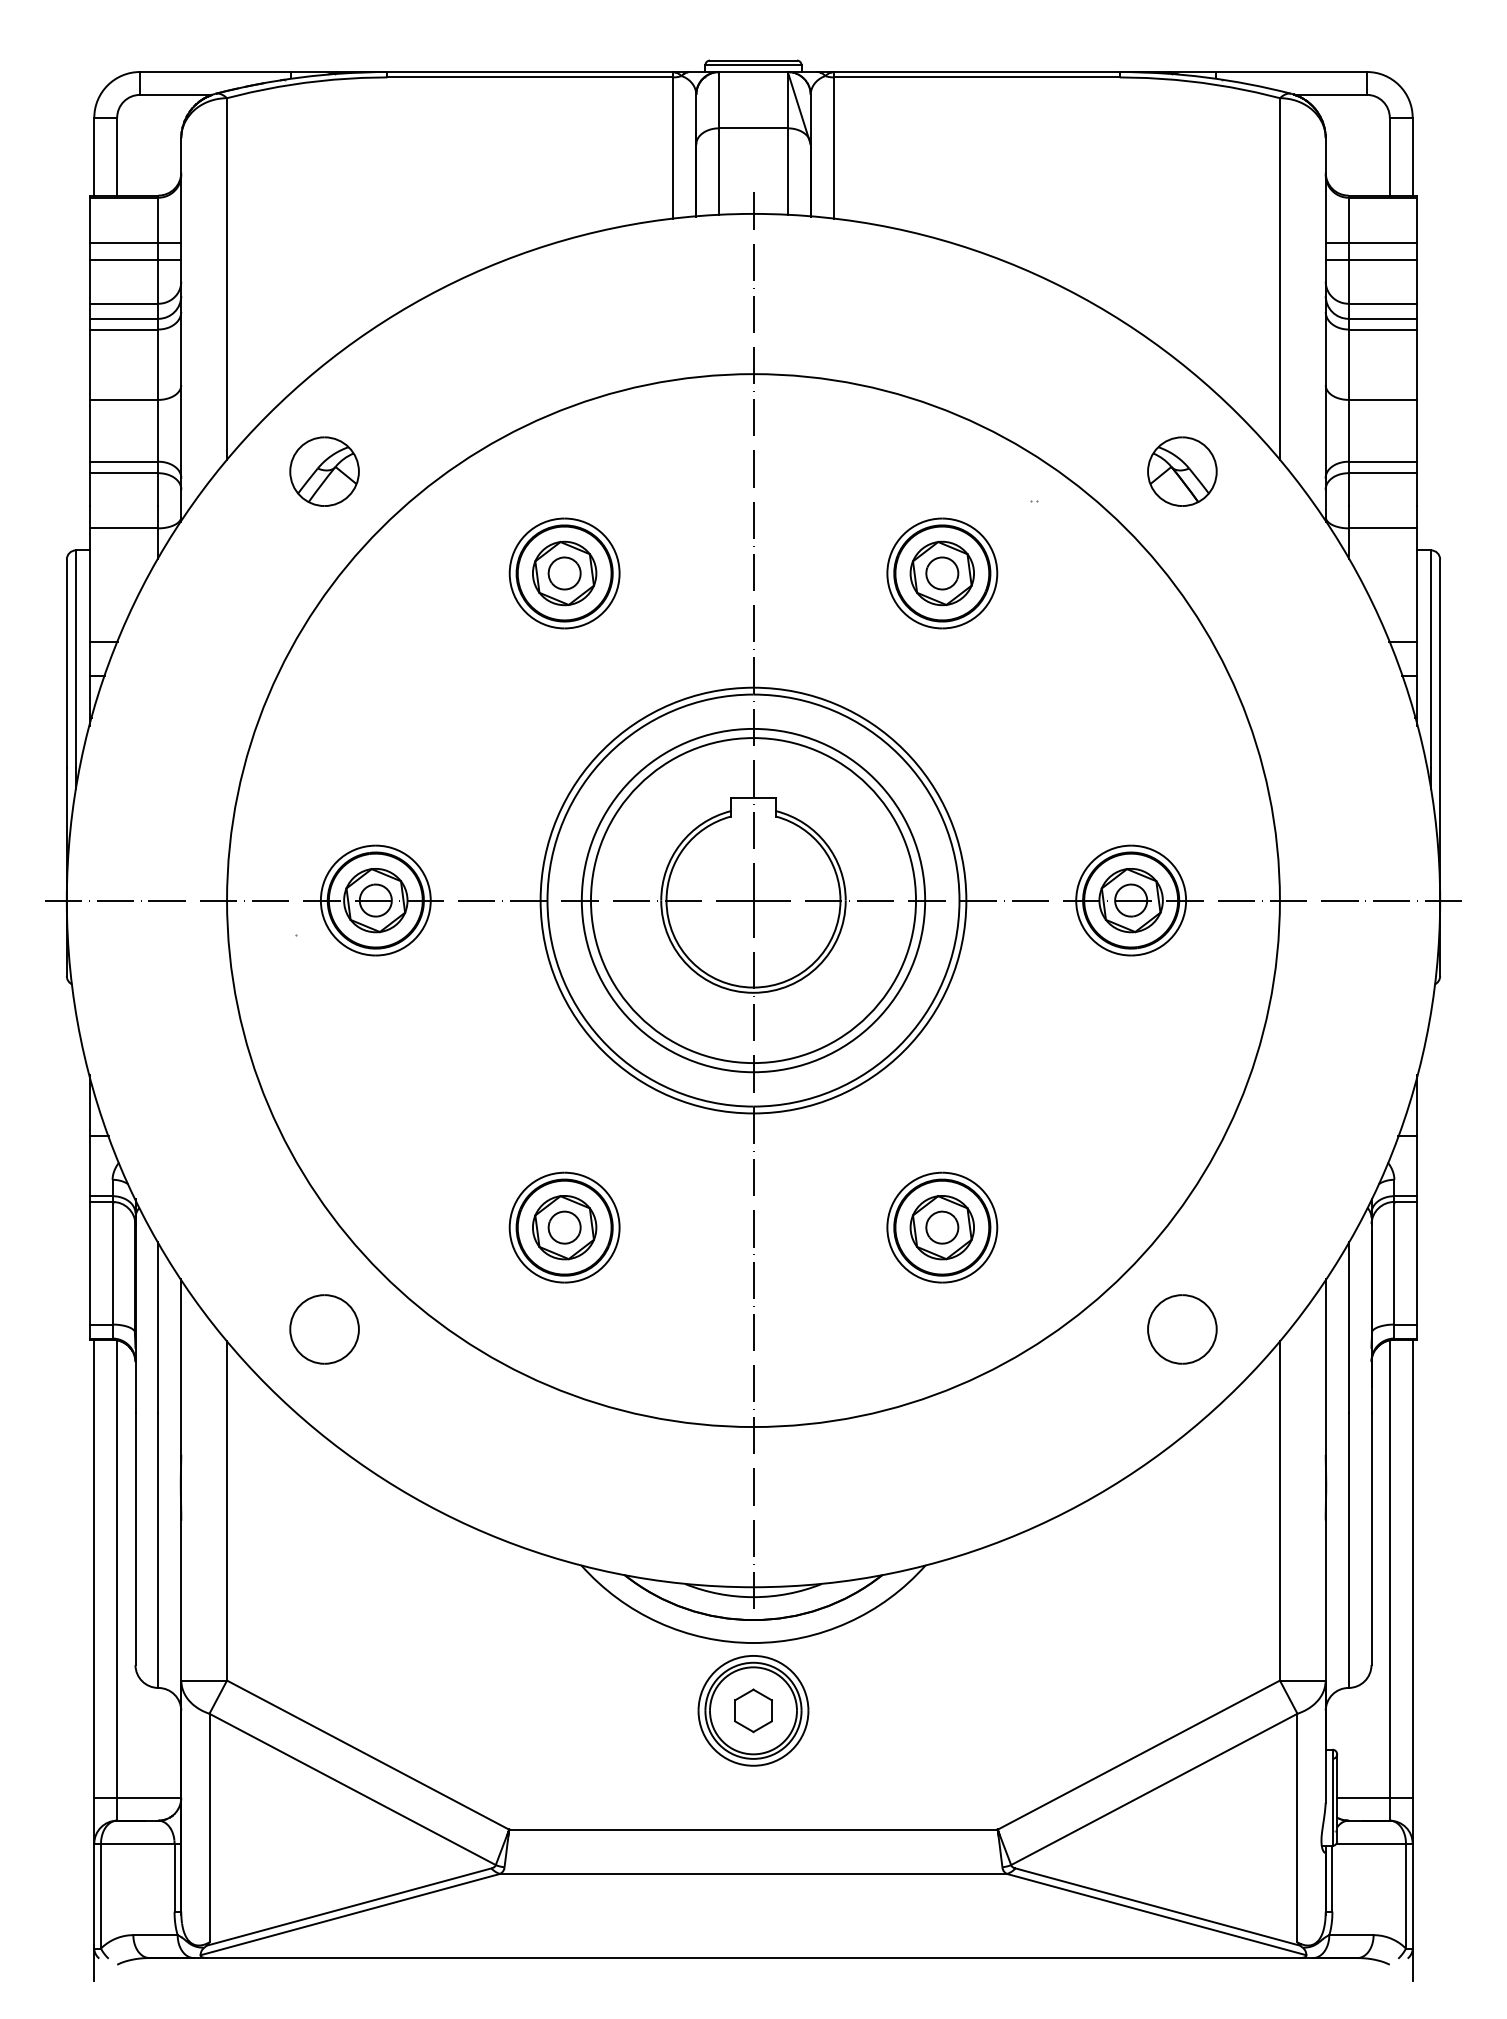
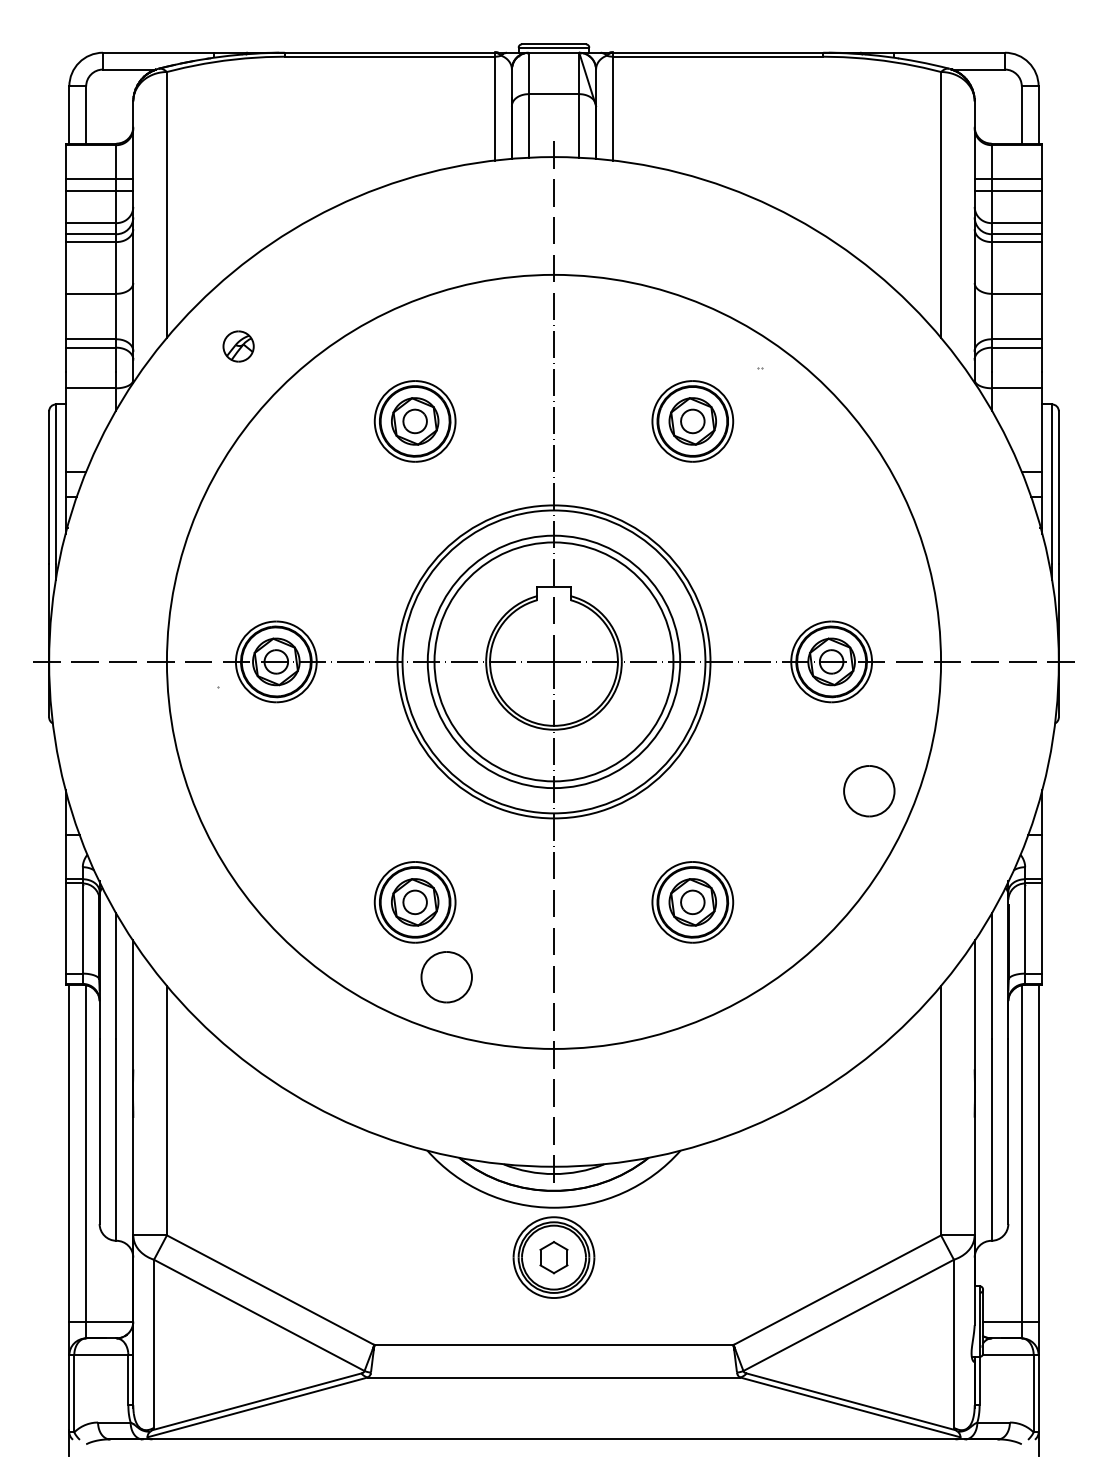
part: (324, 471) -> (238, 346), size x0.6
part: (1182, 471) -> (869, 346), removed
part: (324, 1329) -> (446, 977), moved
part: (1182, 1329) -> (869, 791), moved

